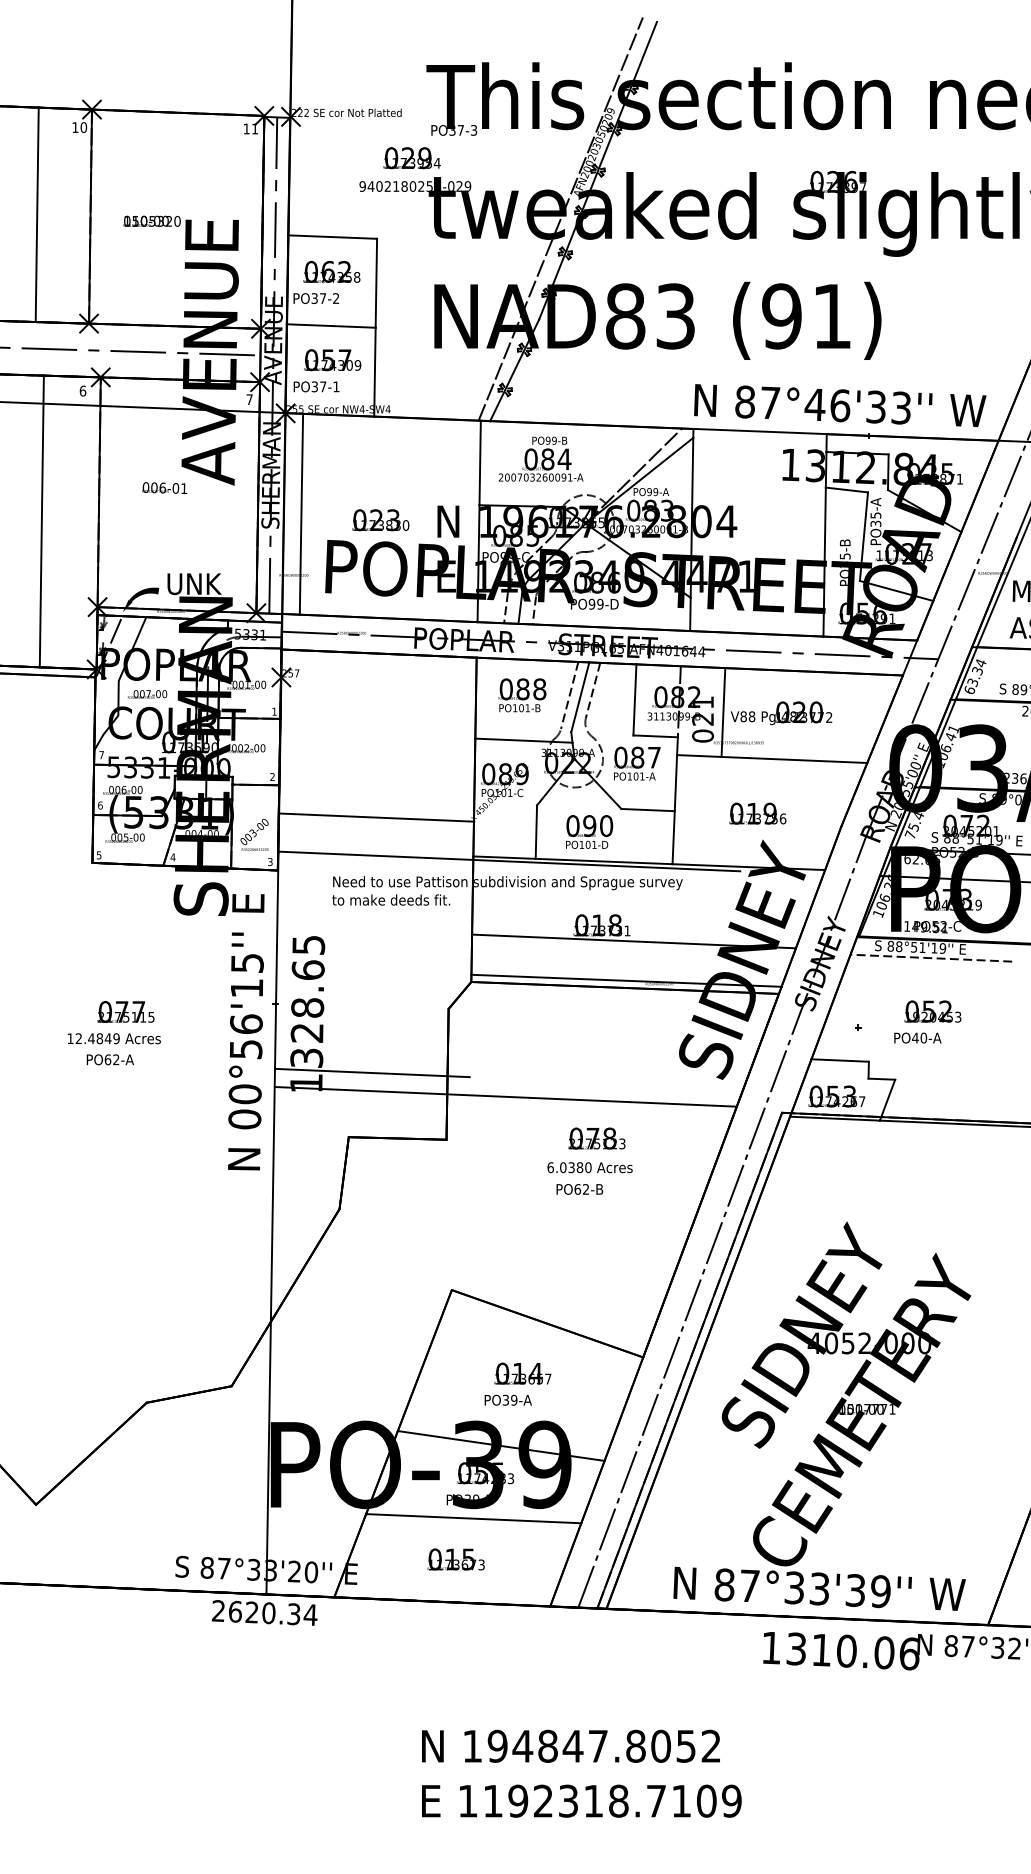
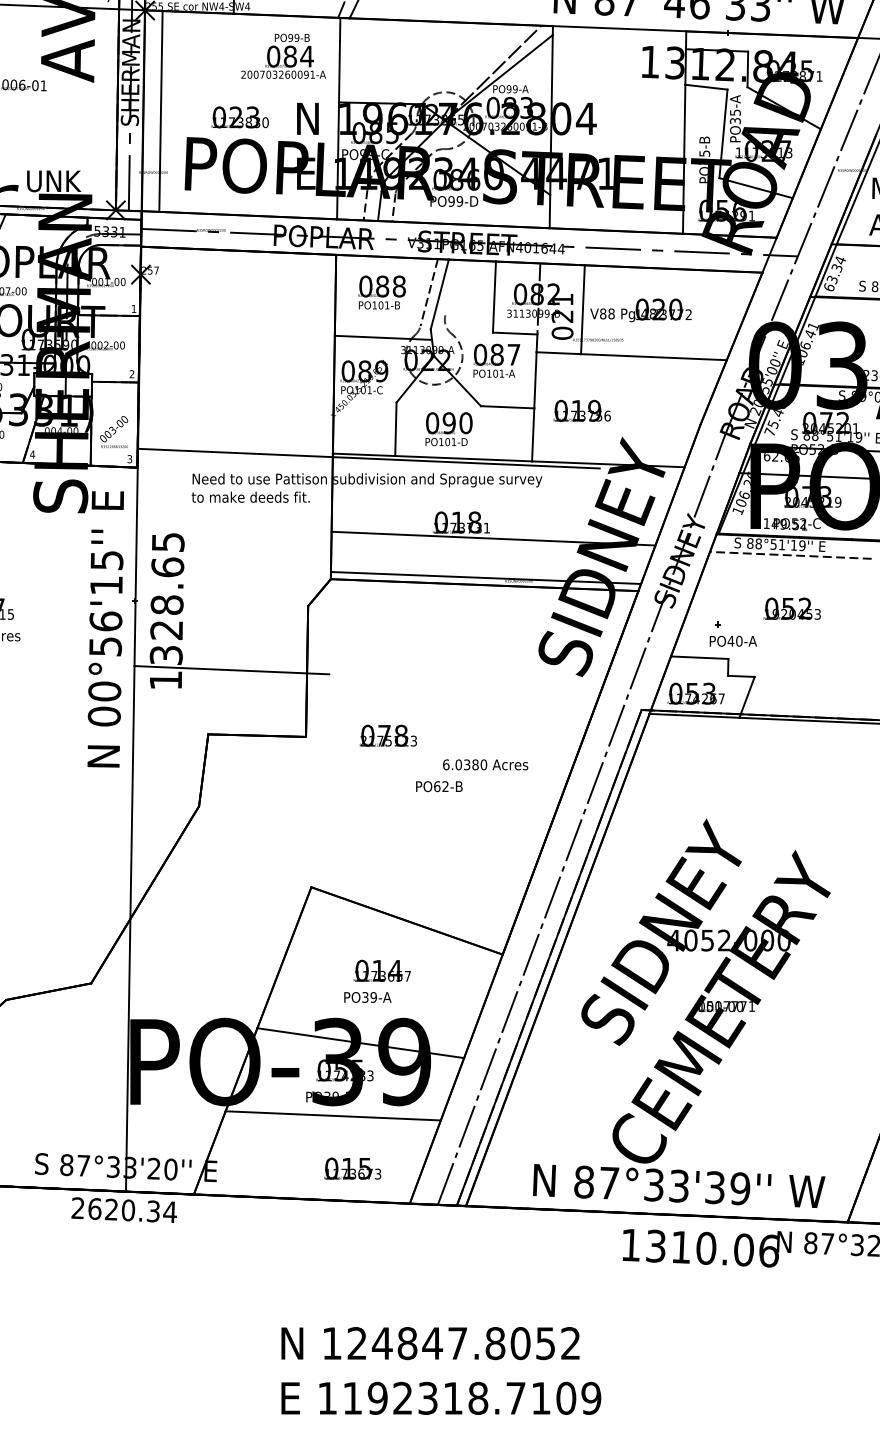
text: (540, 458) -> (283, 55), moved
line: (592, 690) -> (452, 287), removed
text: (757, 813) -> (582, 410), moved
line: (376, 817) -> (236, 414), removed
text: (917, 1037) -> (733, 640), moved
line: (505, 1096) -> (365, 693), removed
text: (596, 1138) -> (388, 735), moved
text: (589, 1167) -> (485, 764), moved
text: (455, 1559) -> (352, 1168), moved
text: (497, 1745) -> (357, 1342), 194847.8052 -> 124847.8052

